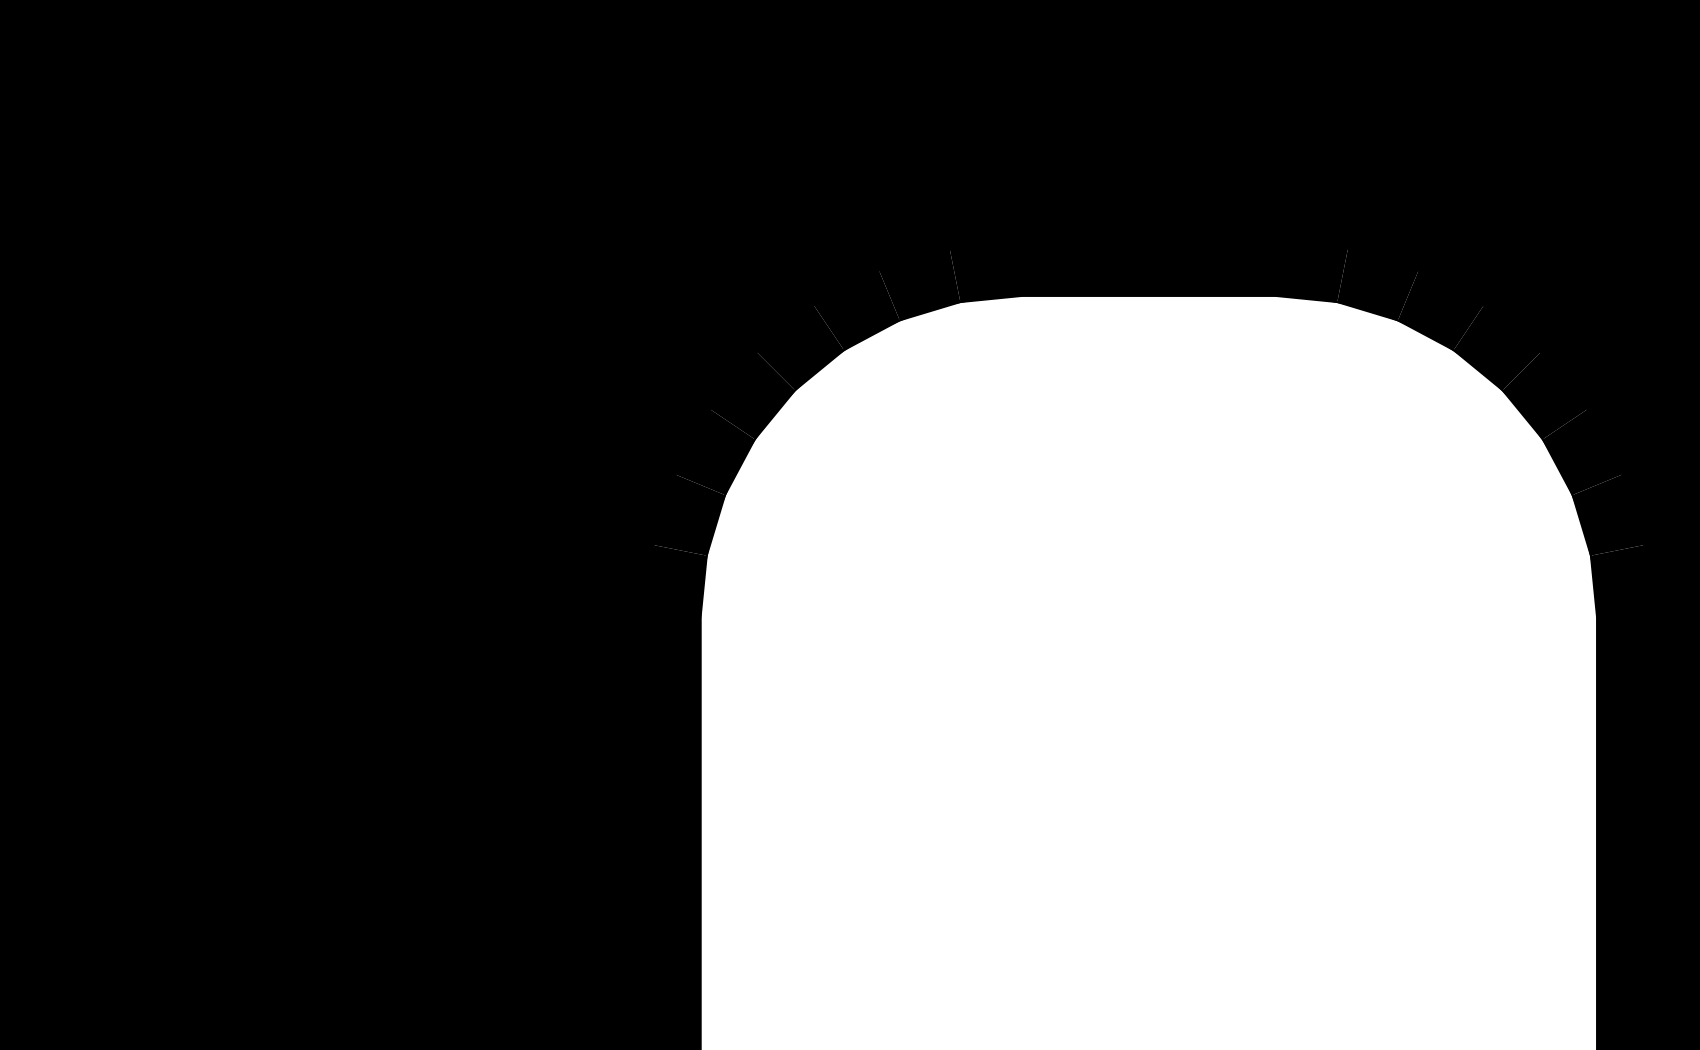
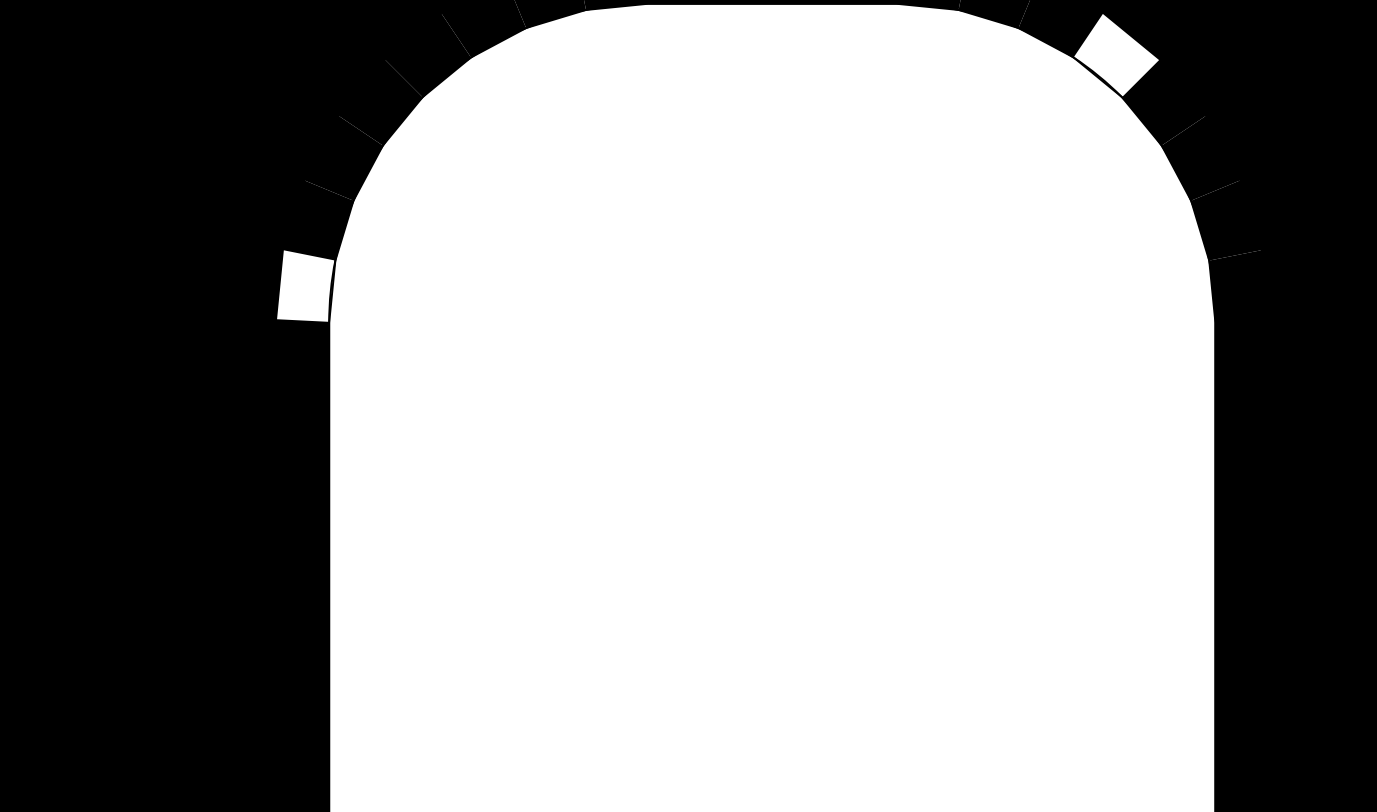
fill: (1496, 347) -> (1115, 54), removed
fill: (676, 581) -> (305, 286), removed

